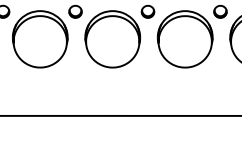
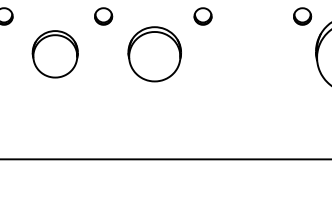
part: (40, 39) -> (55, 54), size x0.6
part: (112, 39) -> (154, 54), size x0.7
part: (184, 39) -> (253, 54), removed

